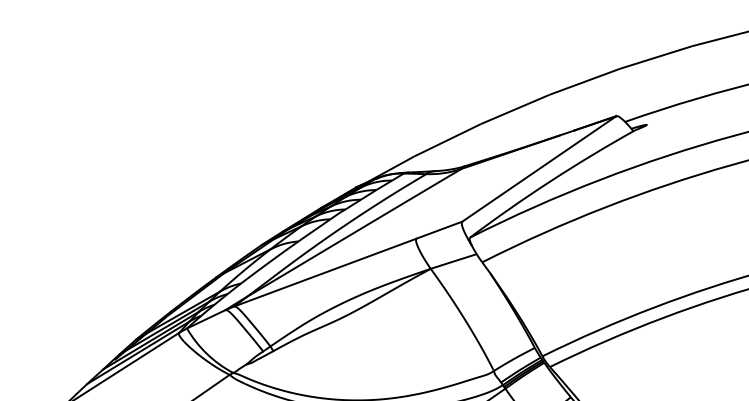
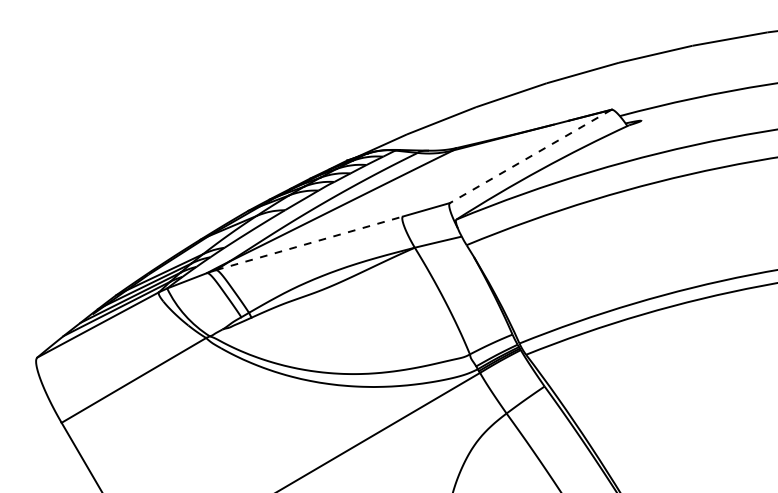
line: (539, 169) -> (530, 156), solid -> dashed
line: (326, 272) -> (310, 243), solid -> dashed

